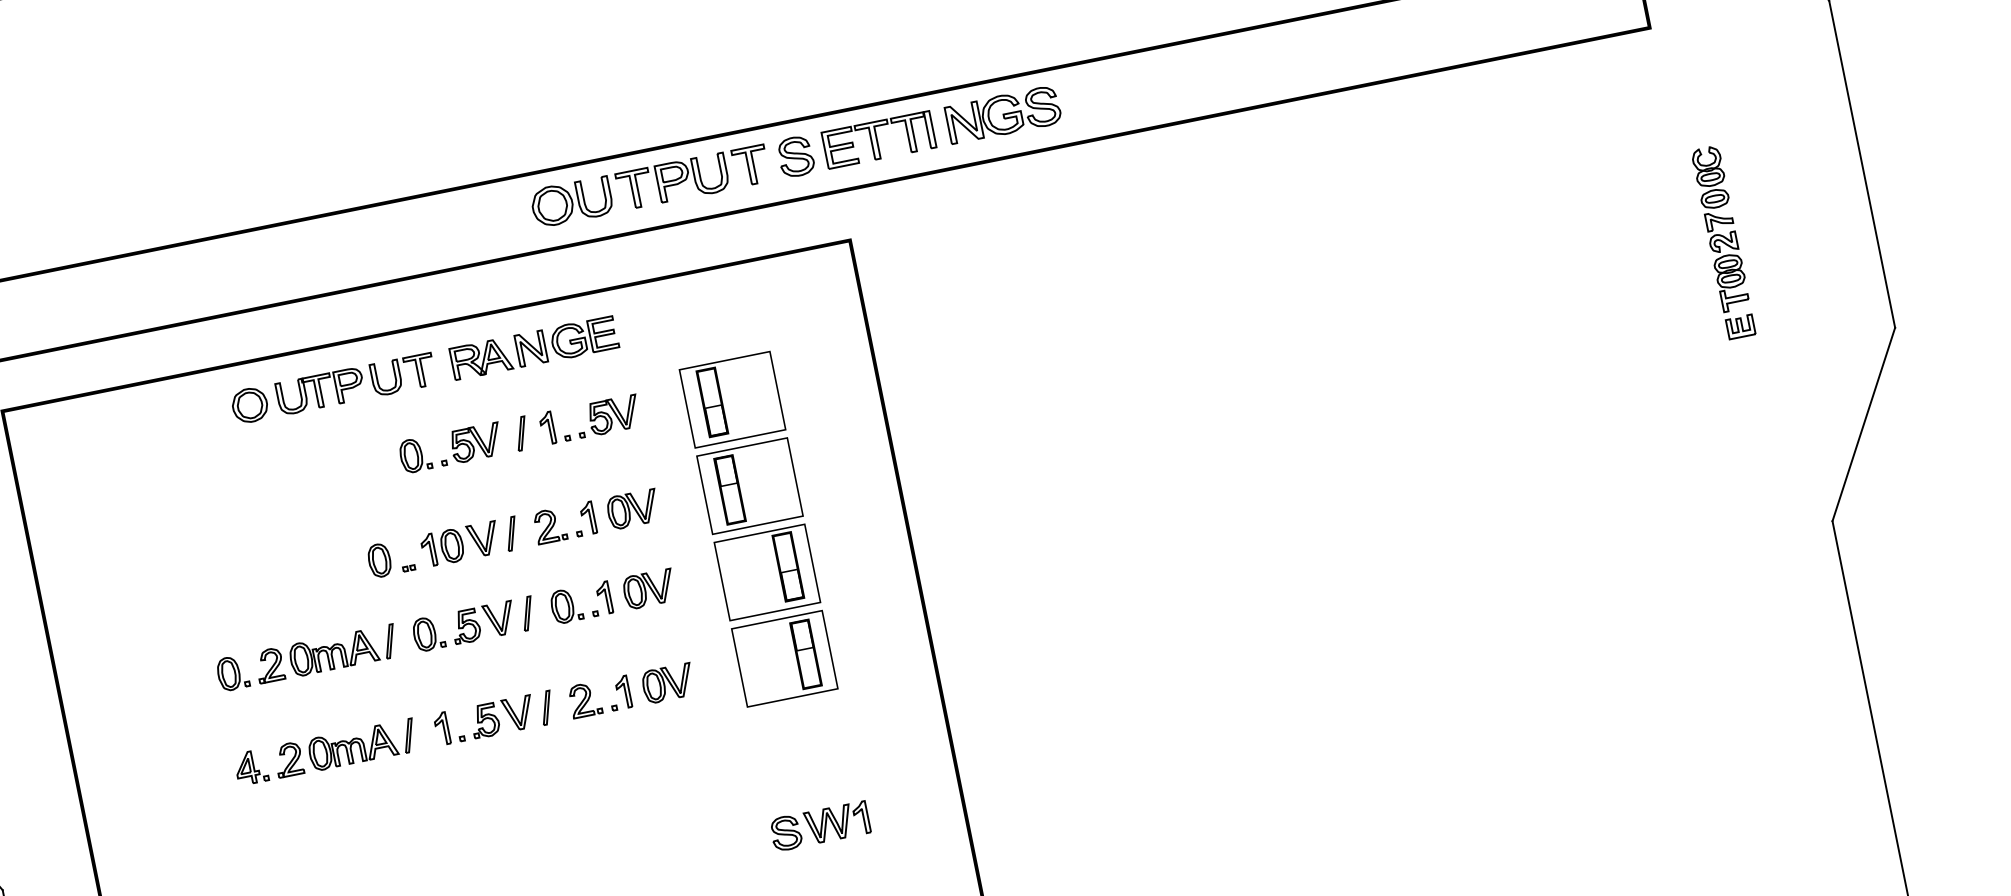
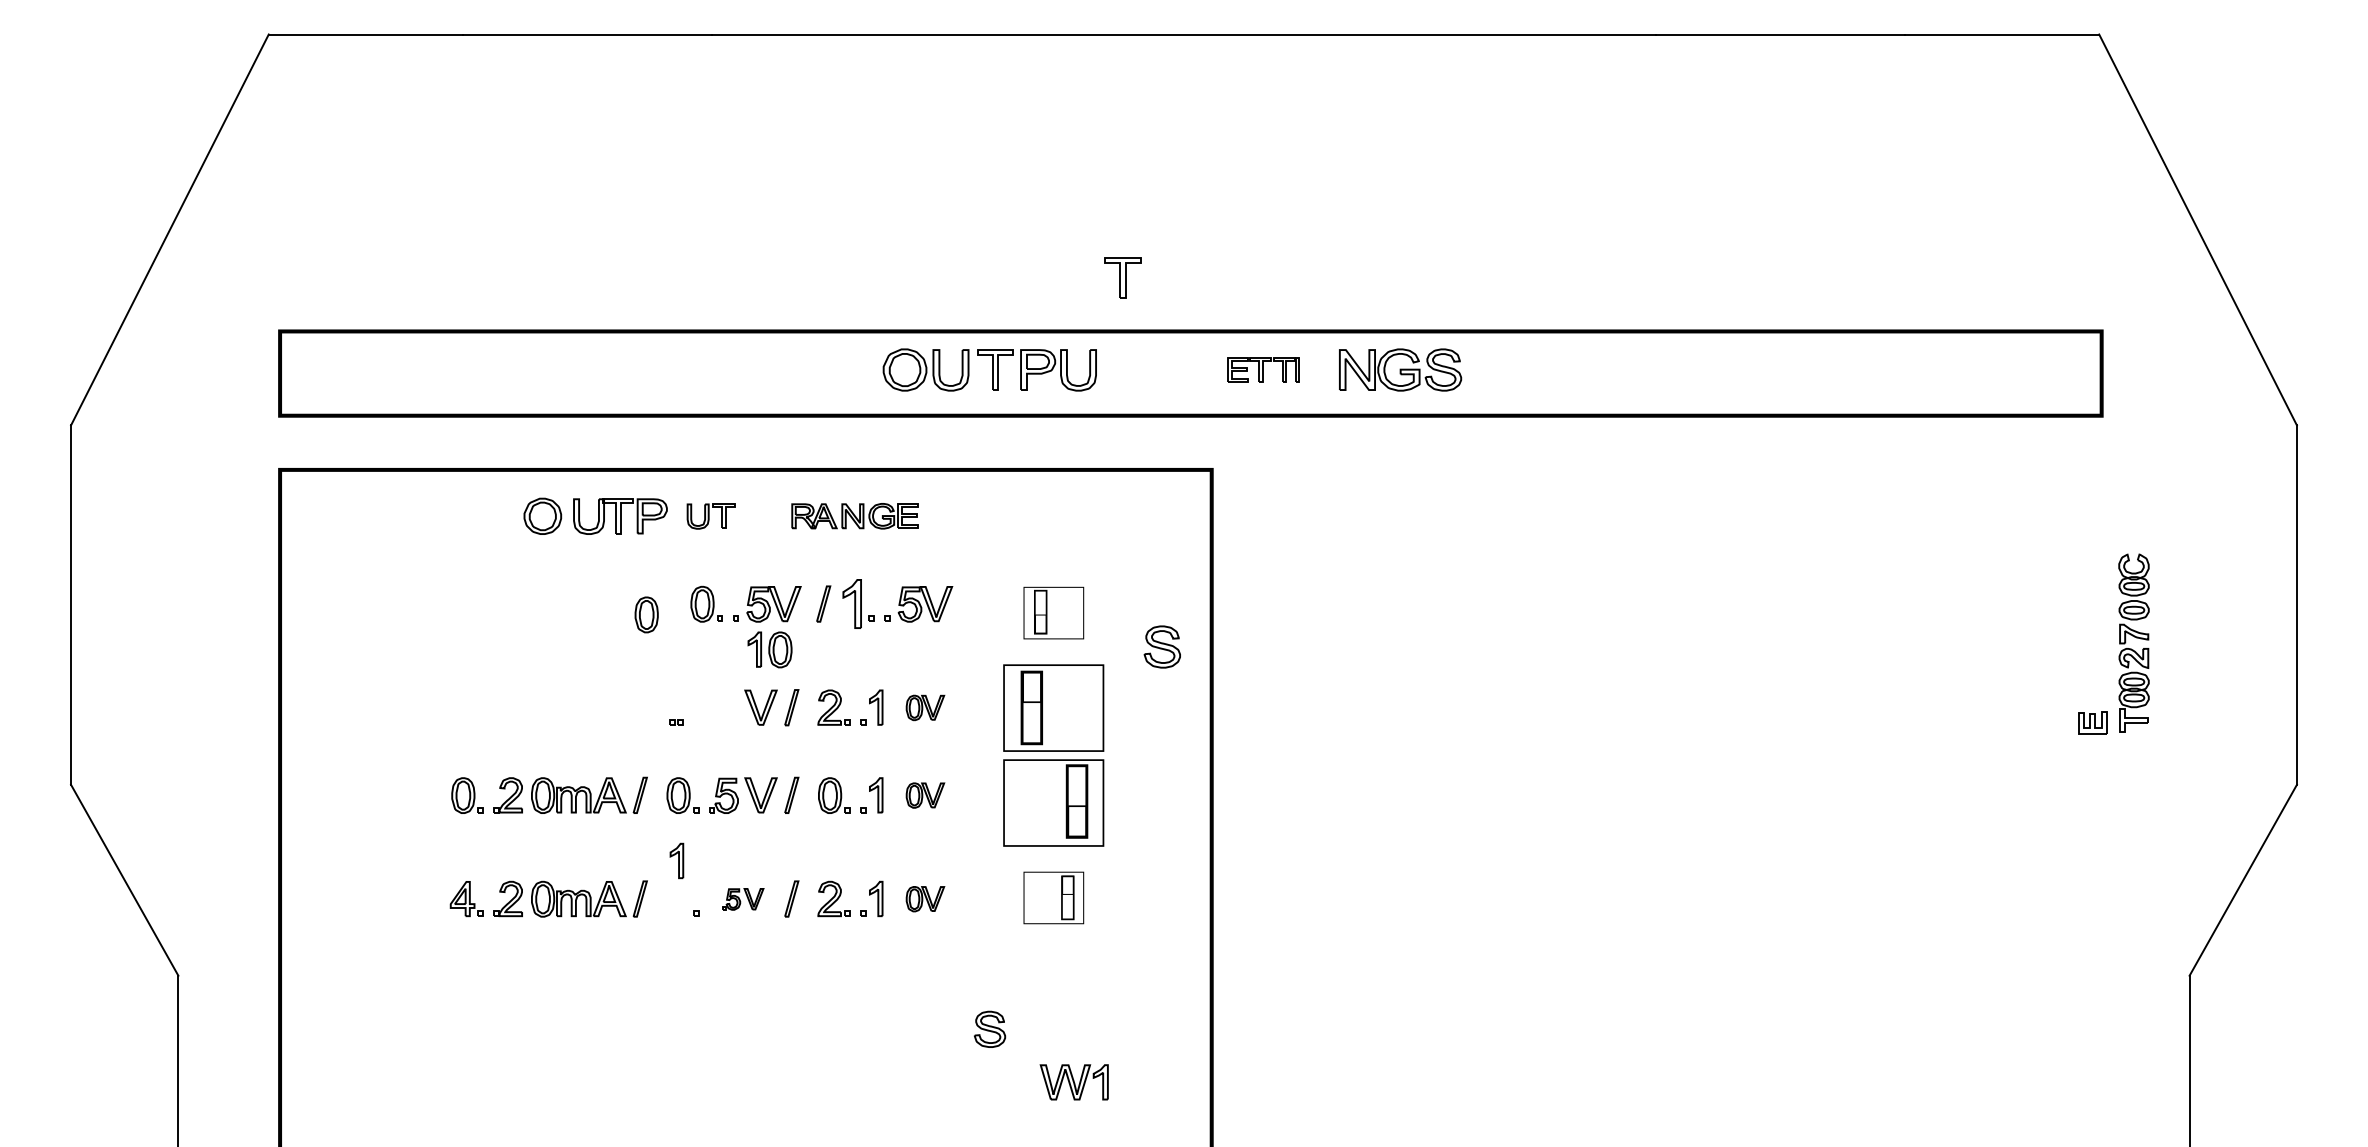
part: (878, 139) -> (1263, 369), size x0.6
part: (795, 156) -> (1161, 646), moved
part: (750, 165) -> (1122, 277), moved
part: (1740, 326) -> (2092, 722), moved
part: (533, 347) -> (854, 515), size x0.7
part: (402, 374) -> (710, 516), size x0.7
part: (732, 399) -> (1053, 612), size x0.6
part: (547, 427) -> (852, 603), size x1.4
part: (633, 509) -> (925, 707), size x0.7
part: (442, 547) -> (769, 649), moved
part: (379, 560) -> (646, 614), moved
part: (649, 589) -> (925, 795), size x0.7
part: (784, 658) -> (1053, 897), size x0.6
part: (668, 682) -> (925, 898), size x0.7
part: (502, 717) -> (743, 899), size x0.6
part: (441, 728) -> (676, 860), moved
part: (786, 832) -> (990, 1028), moved

